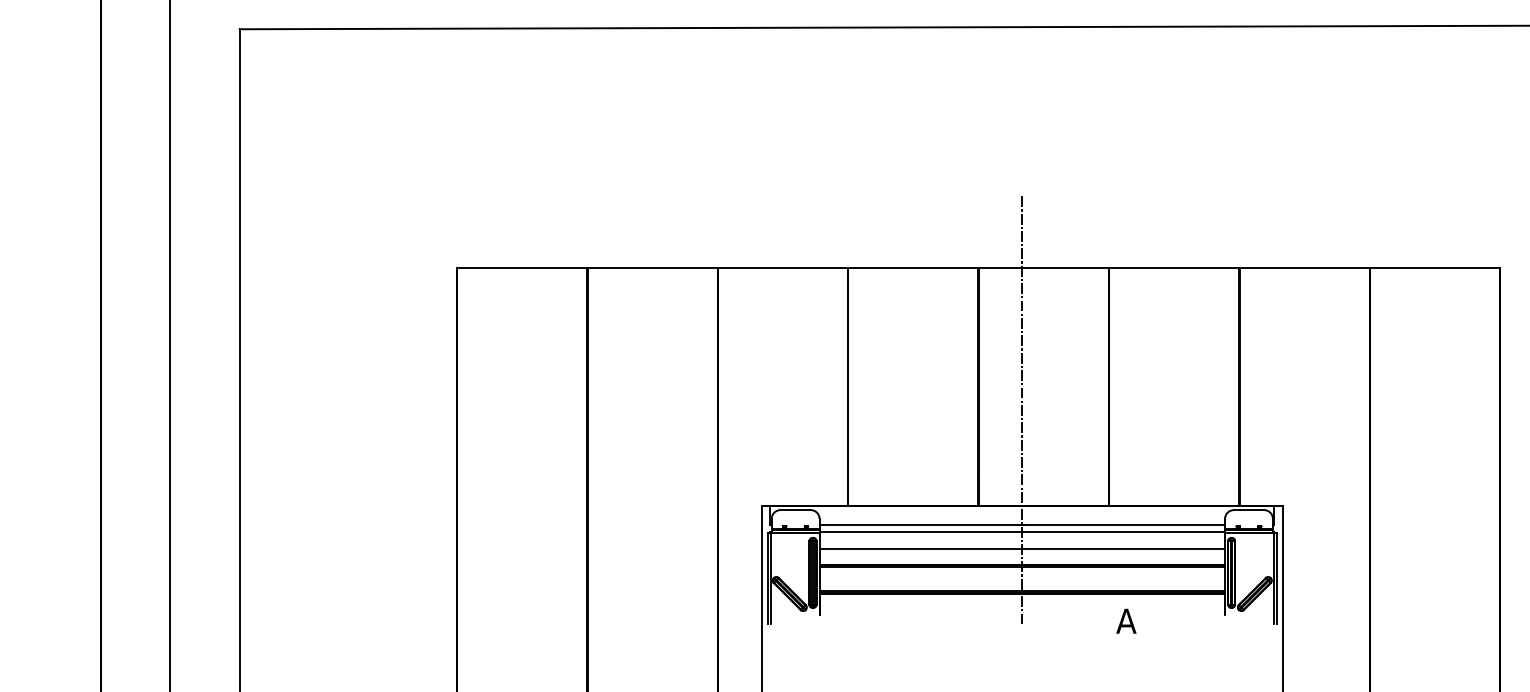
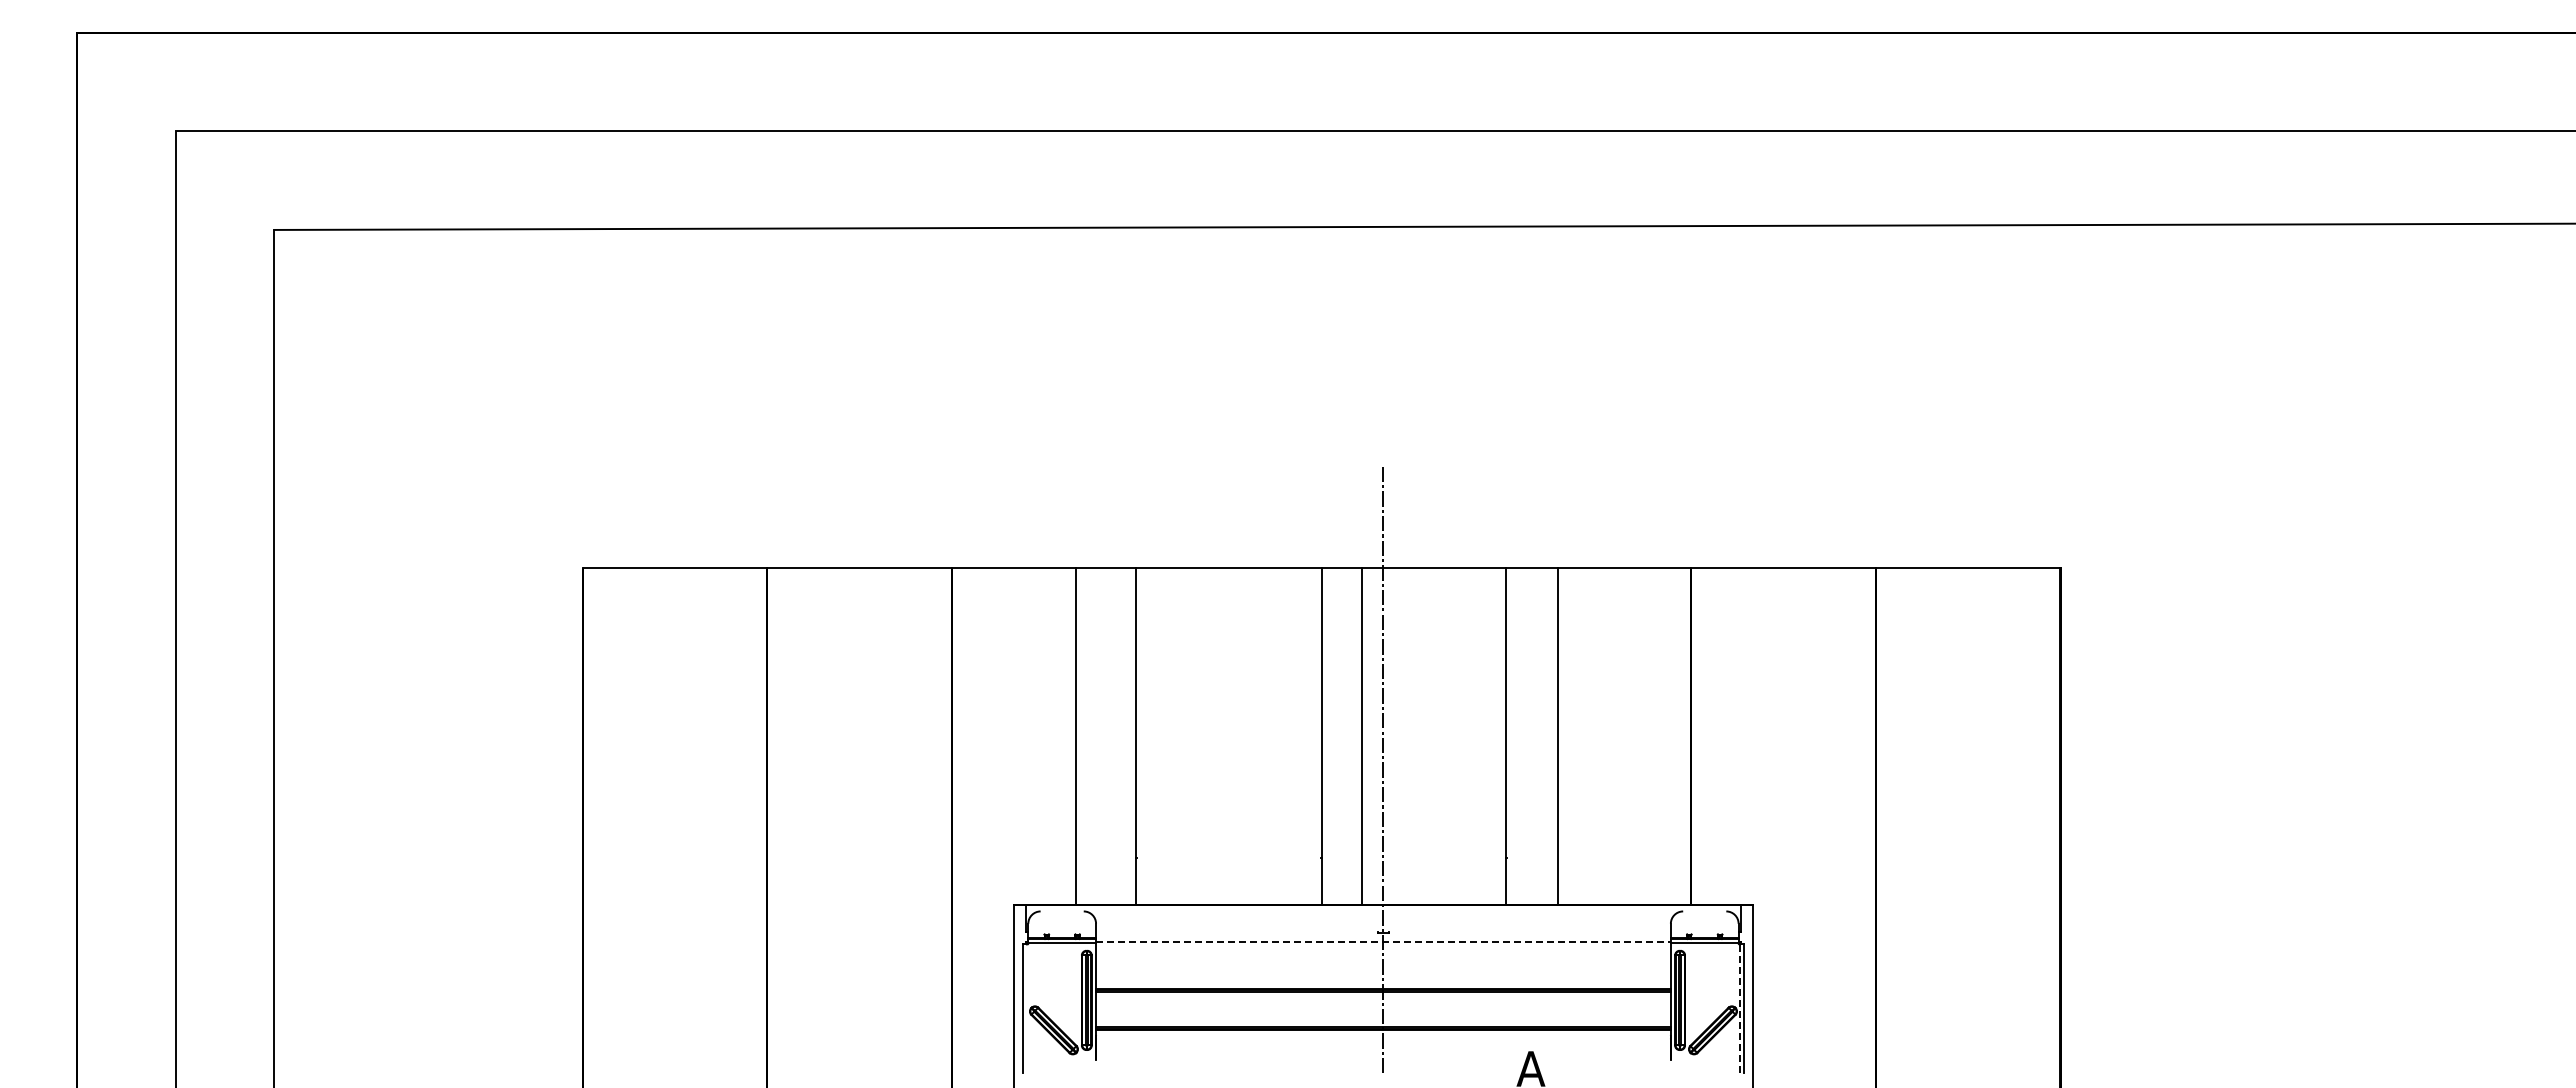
line: (848, 386) -> (1076, 736), moved
line: (978, 386) -> (1362, 736), moved
line: (1109, 386) -> (1557, 736), moved
line: (795, 510) -> (1061, 911), removed
line: (1248, 510) -> (1704, 911), removed
line: (1022, 524) -> (1383, 932), removed
line: (1022, 532) -> (1383, 942), solid -> dashed
line: (1022, 548) -> (1383, 966), removed
line: (1273, 577) -> (1739, 1007), solid -> dashed
line: (771, 578) -> (1027, 1008), removed

